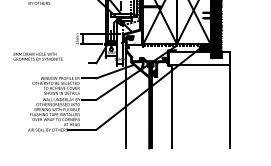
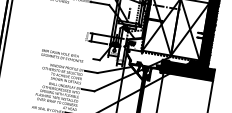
text: (37, 56) -> (62, 55), moved
hatch: (198, 58) -> (187, 70), added

